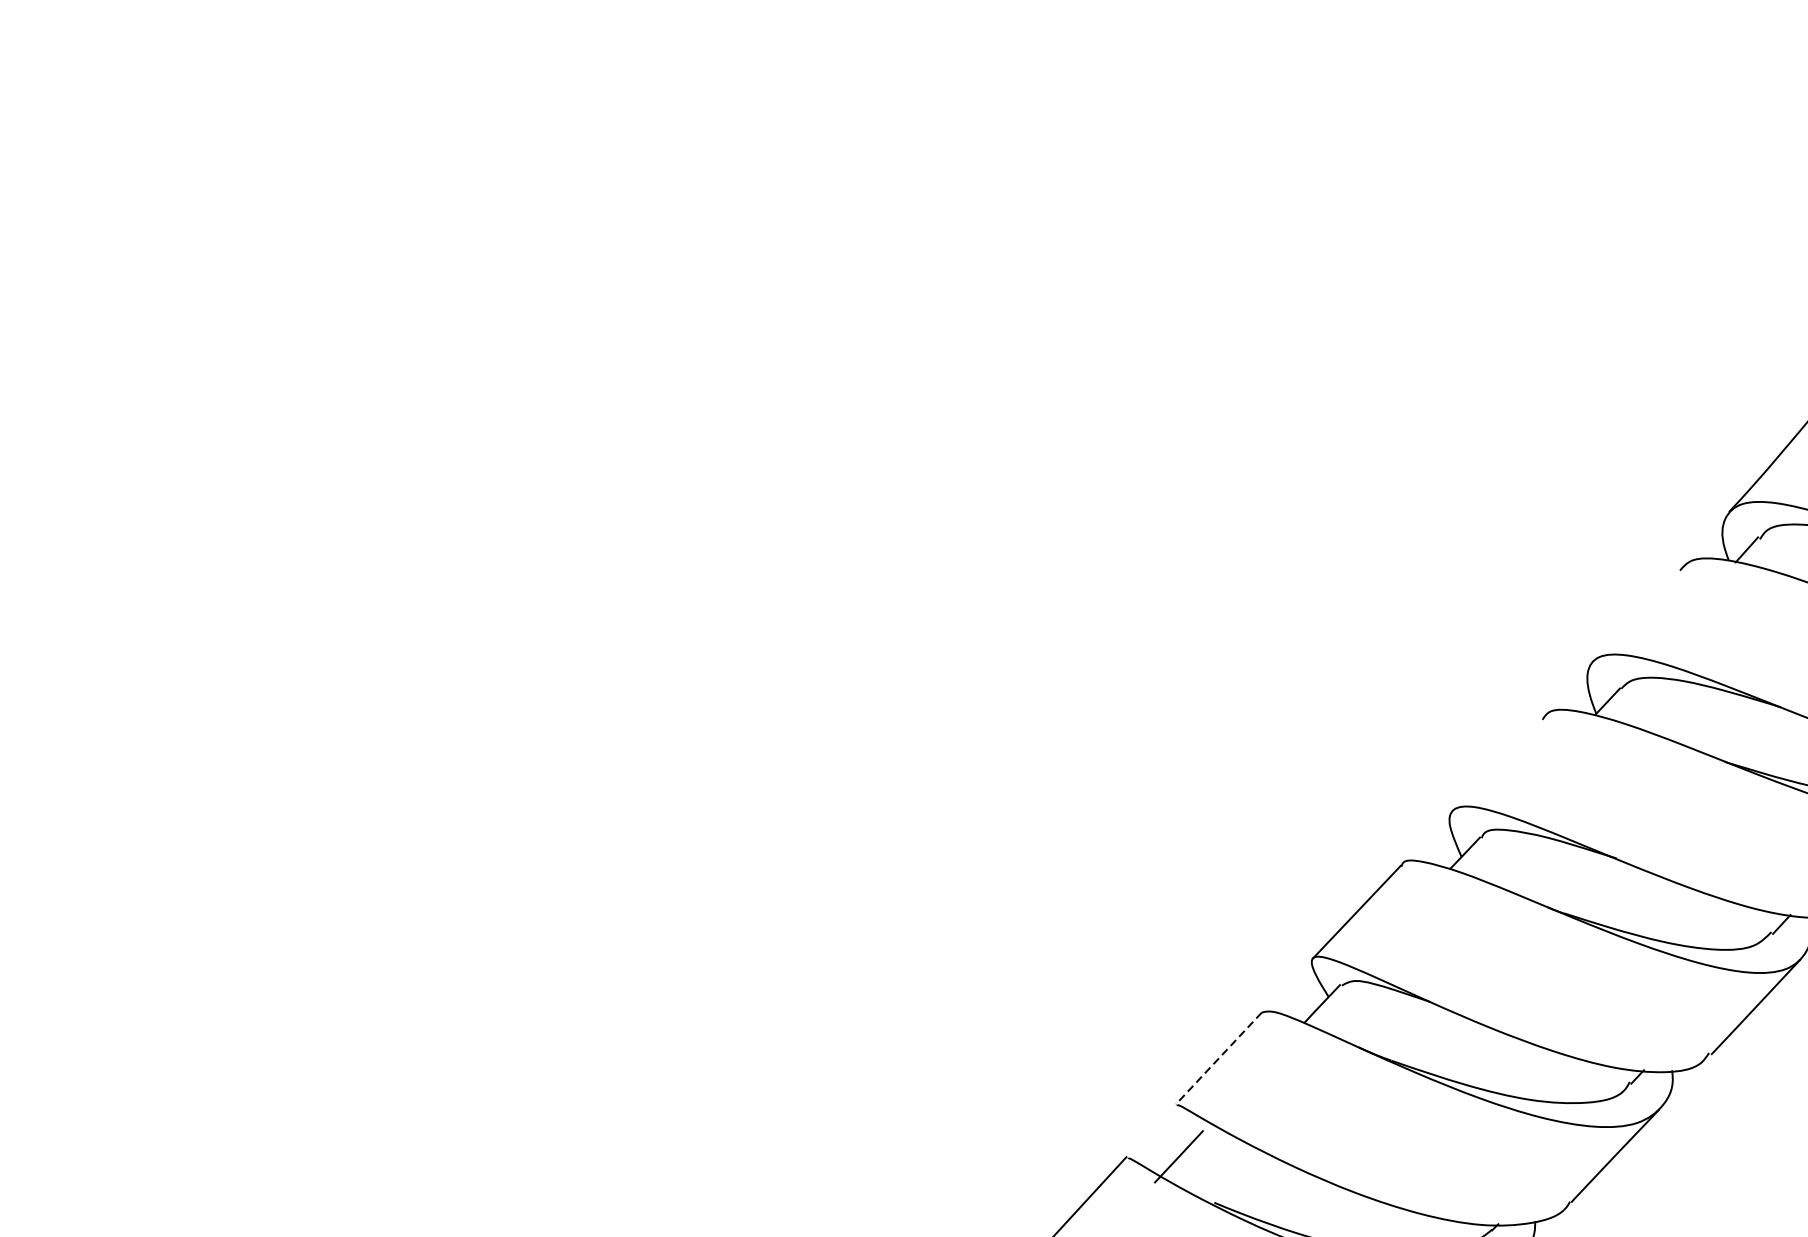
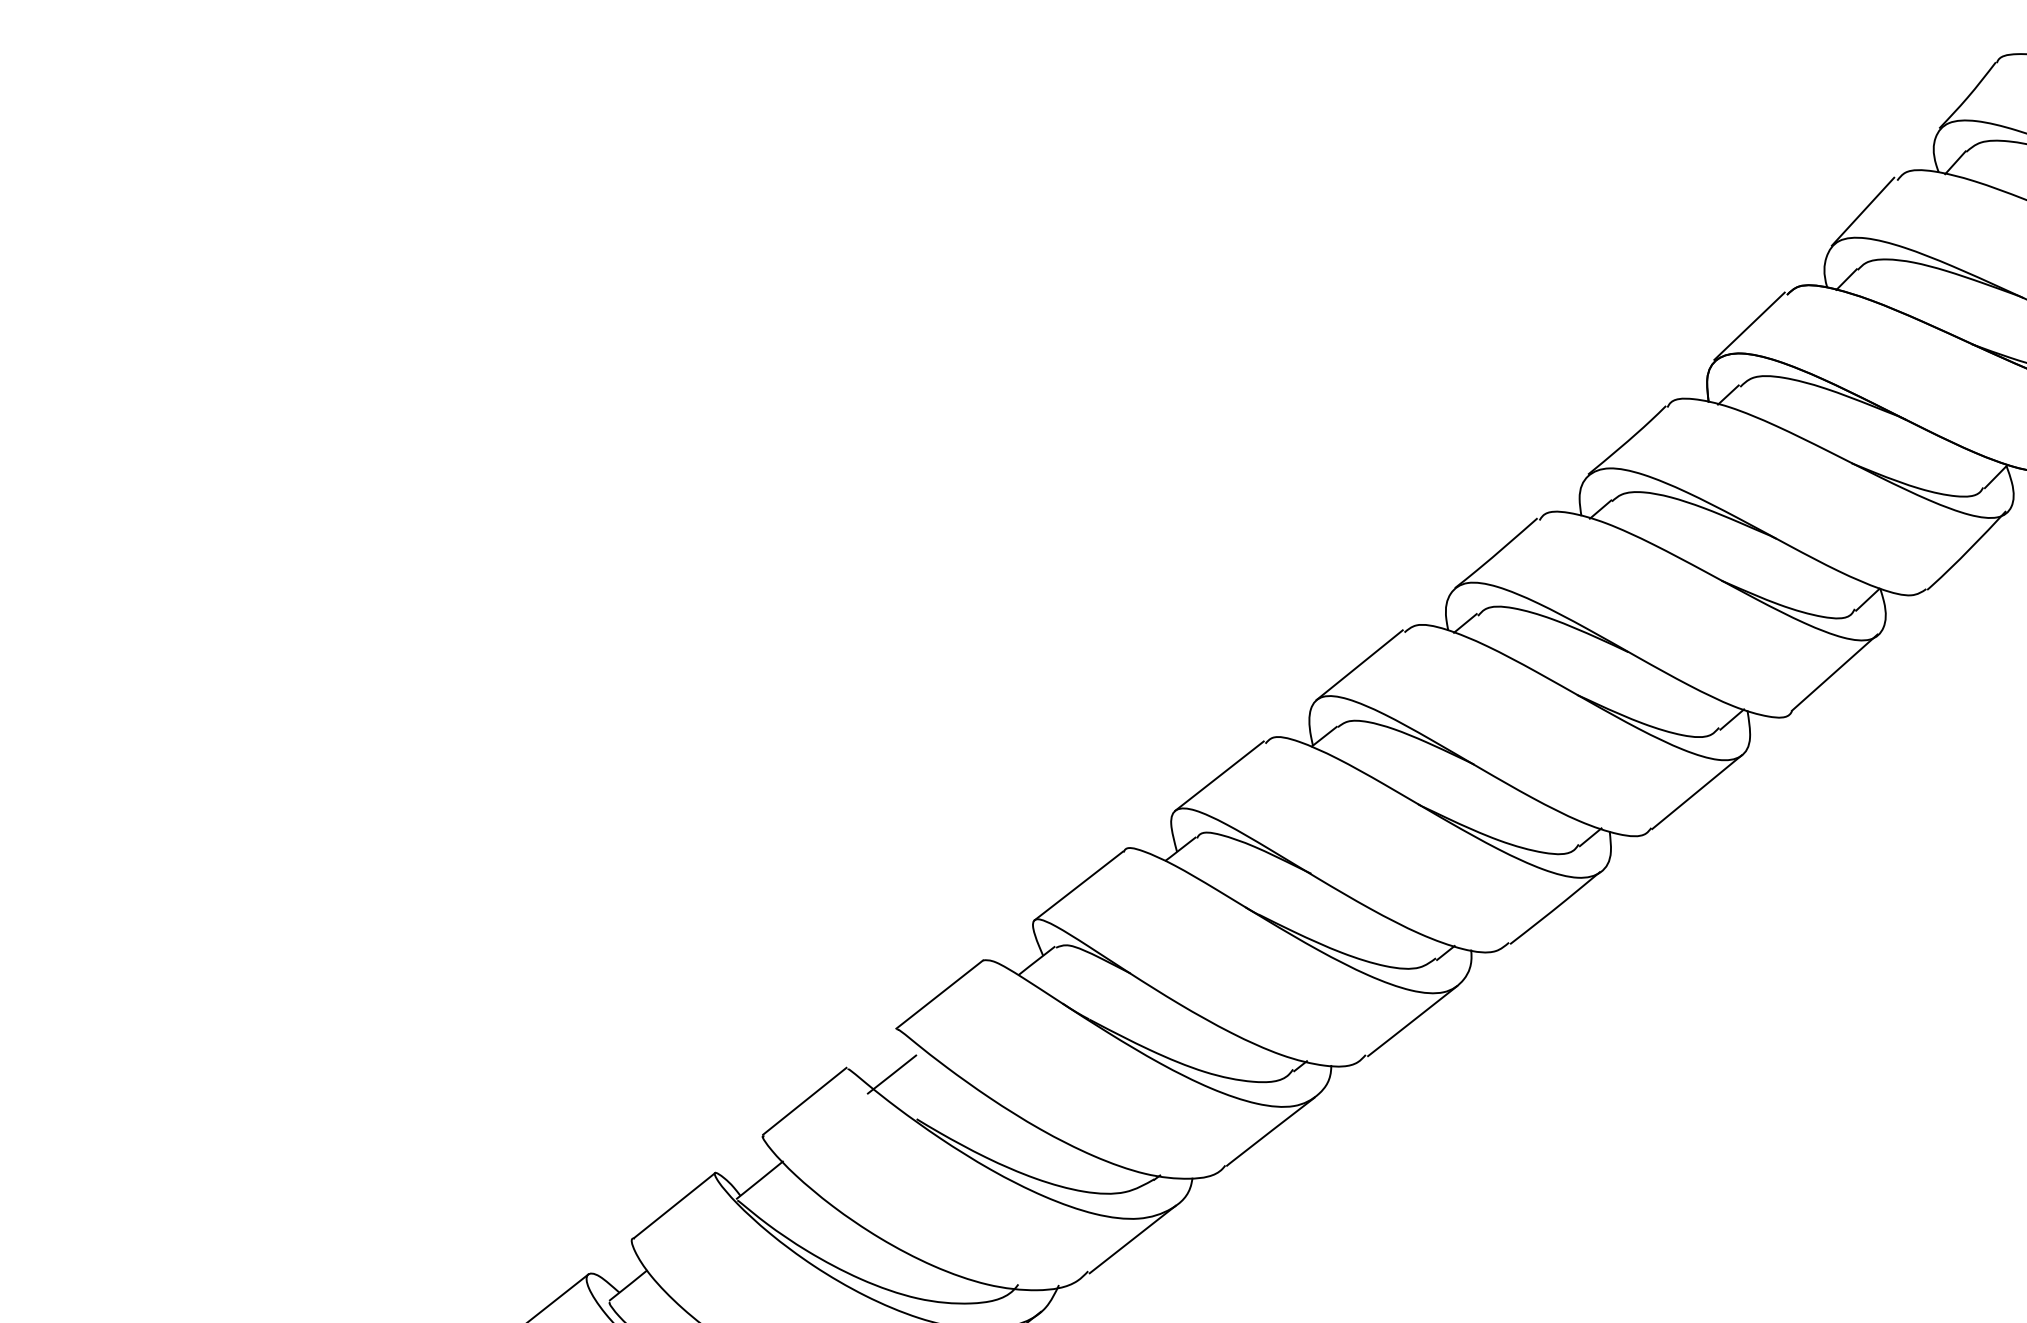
line: (1634, 615) -> (1359, 665), added
line: (1496, 763) -> (1219, 775), added
line: (1218, 1058) -> (939, 994), dashed -> solid

